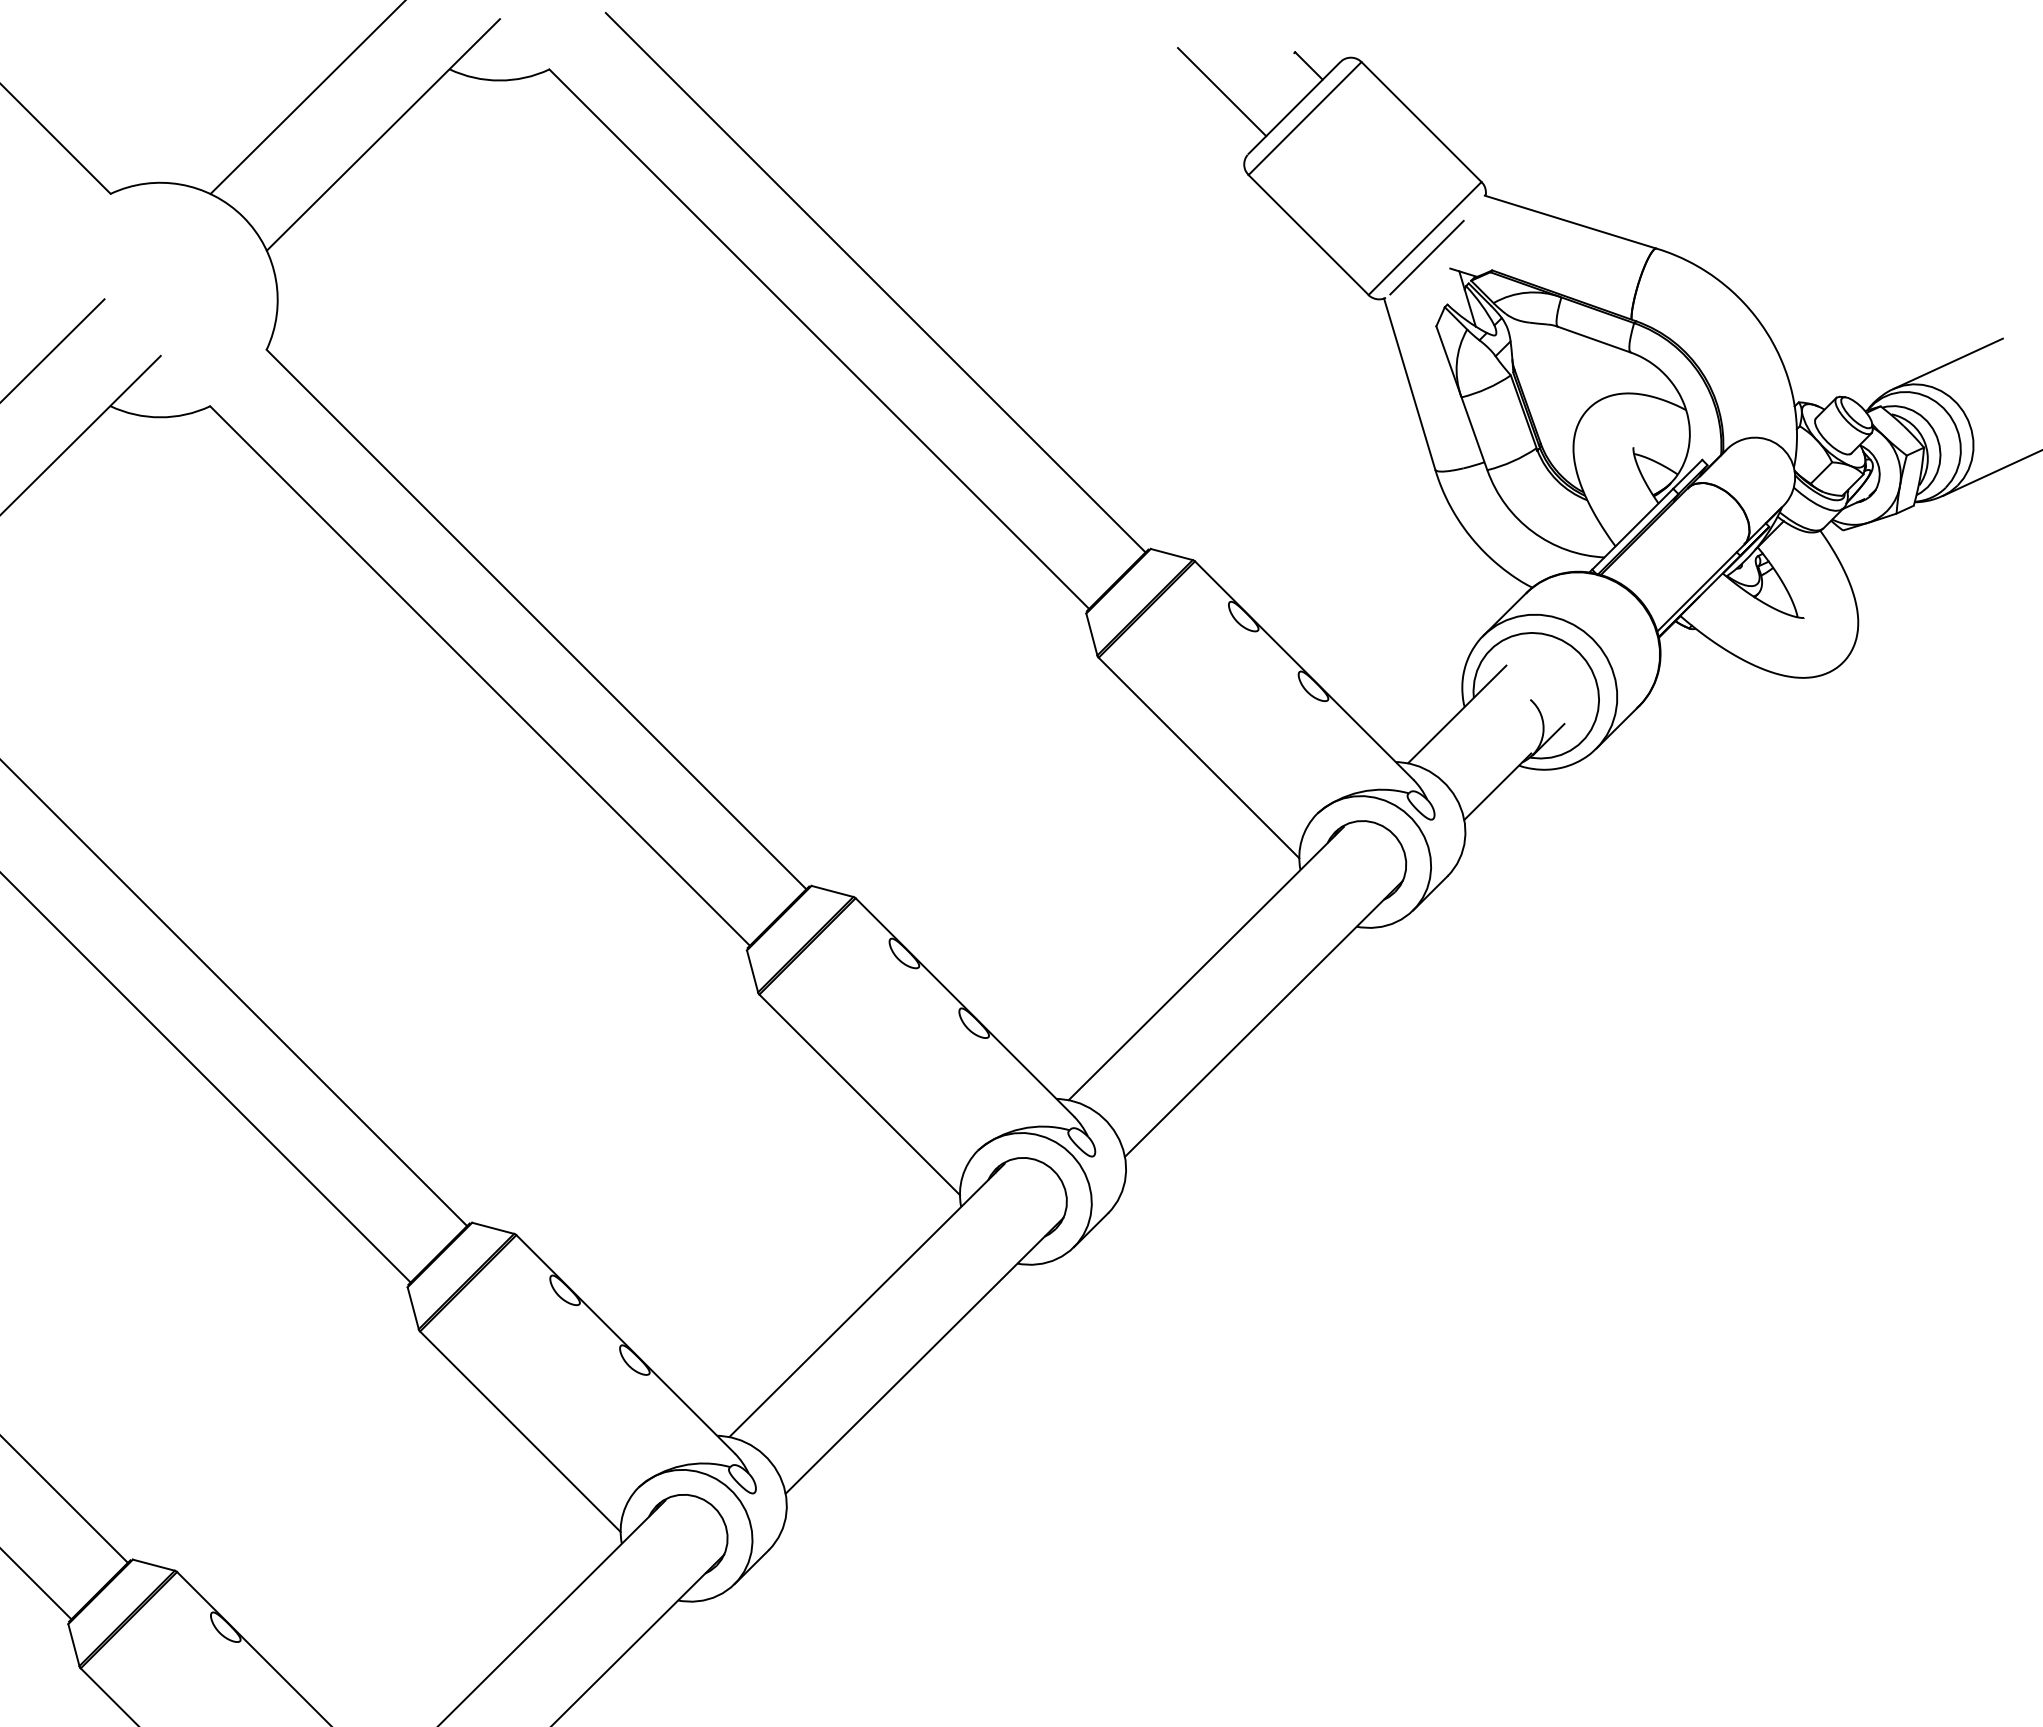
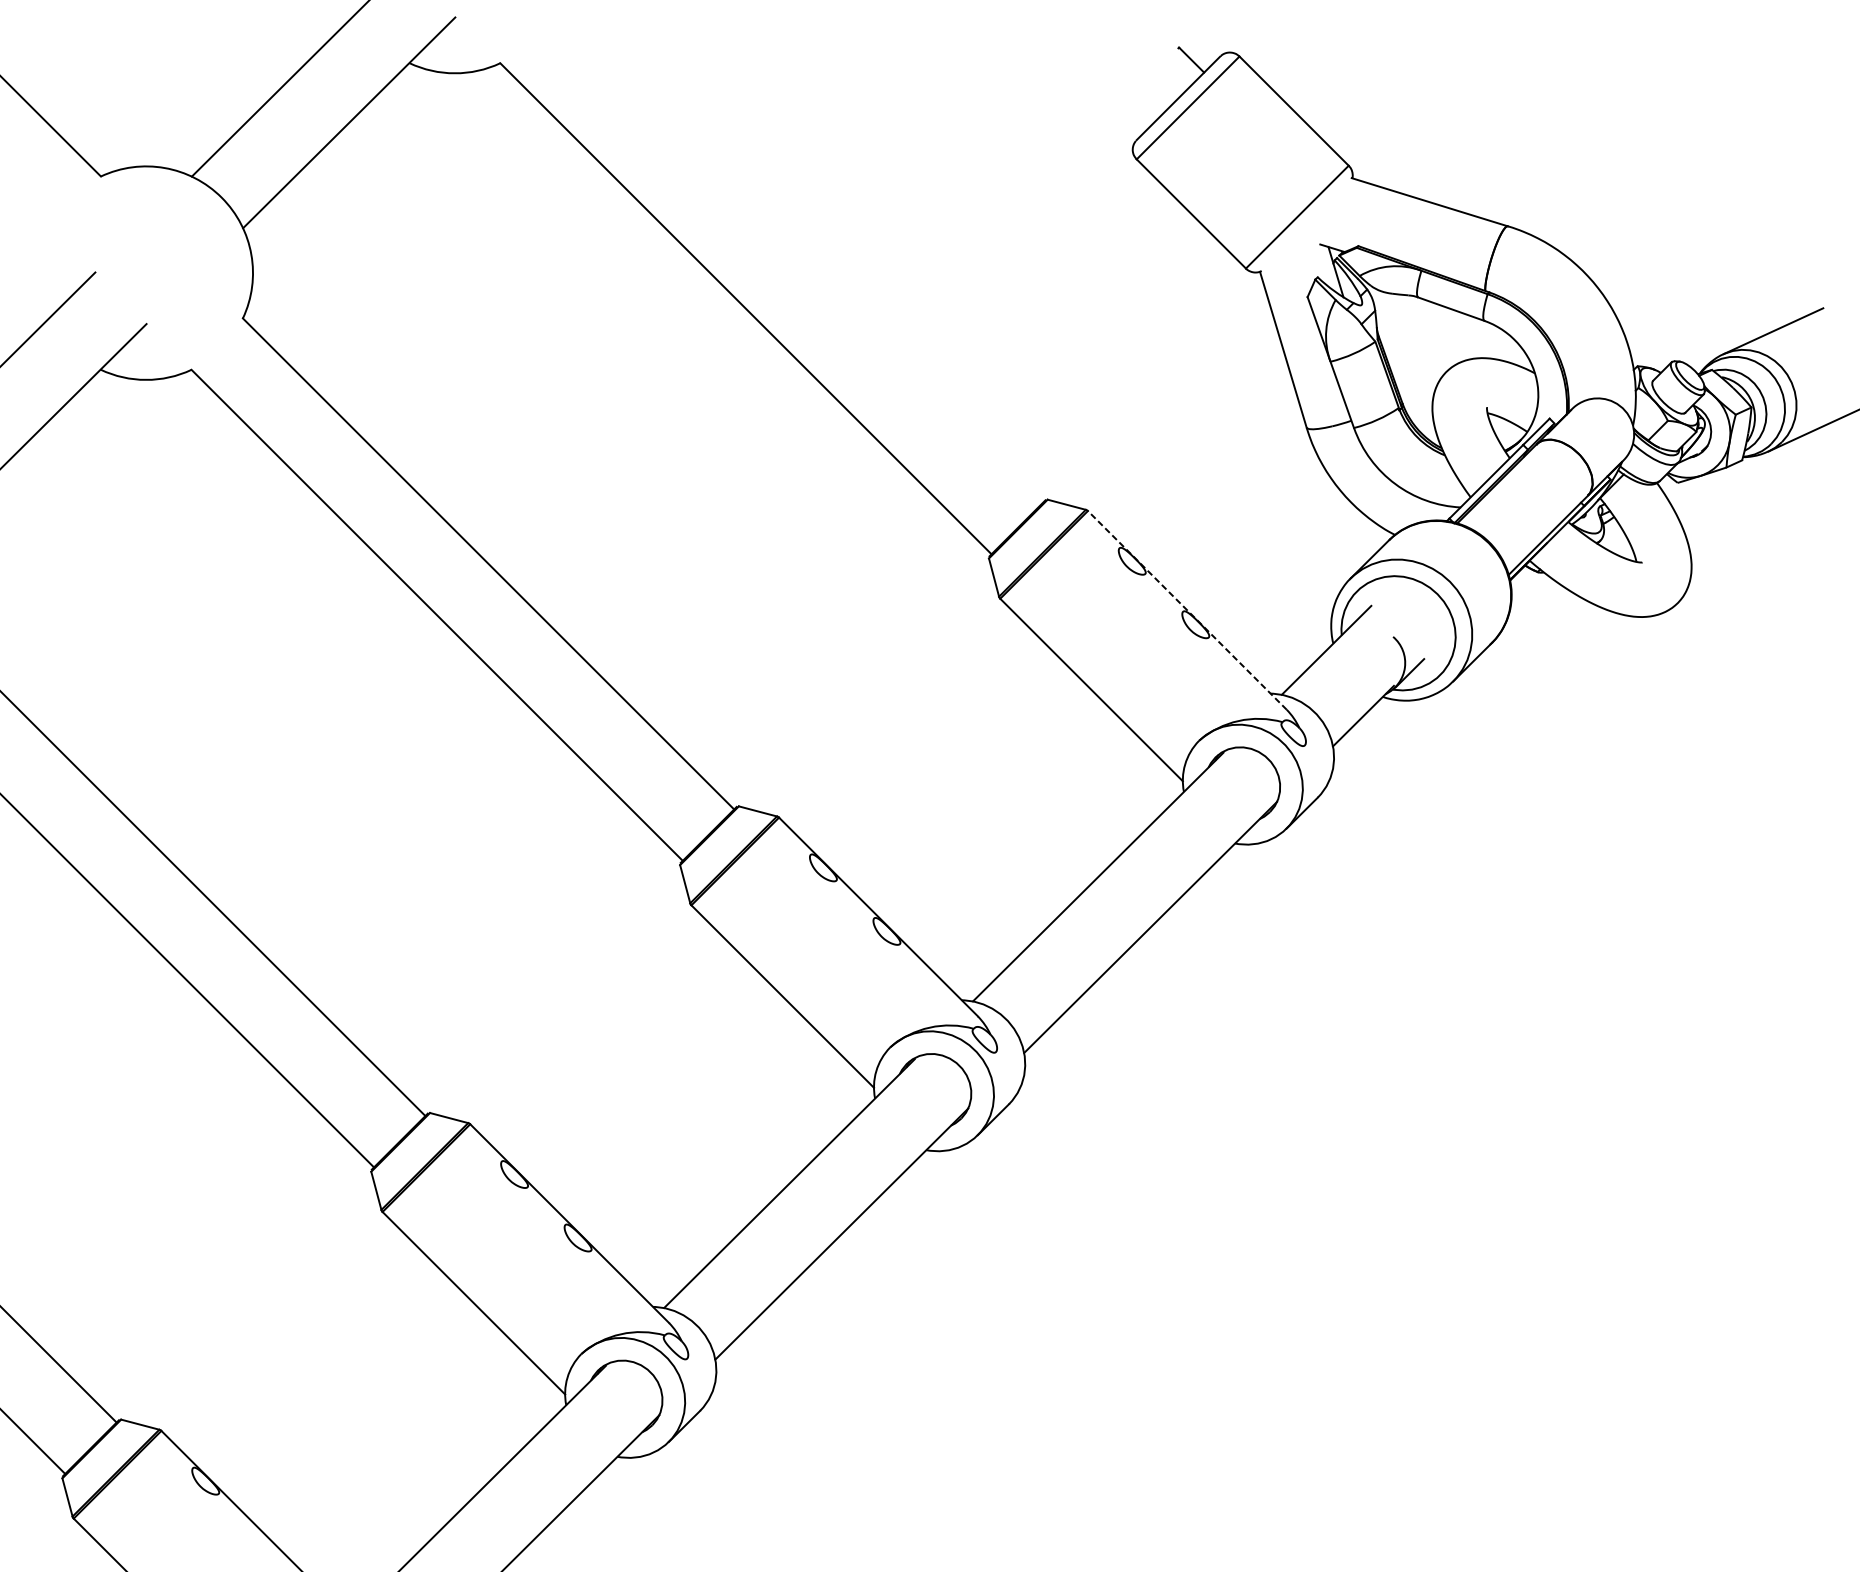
line: (1222, 92) -> (1112, 84), removed
line: (1426, 257) -> (1298, 234), removed
line: (875, 282) -> (797, 257), removed
line: (1303, 670) -> (1186, 610), solid -> dashed

